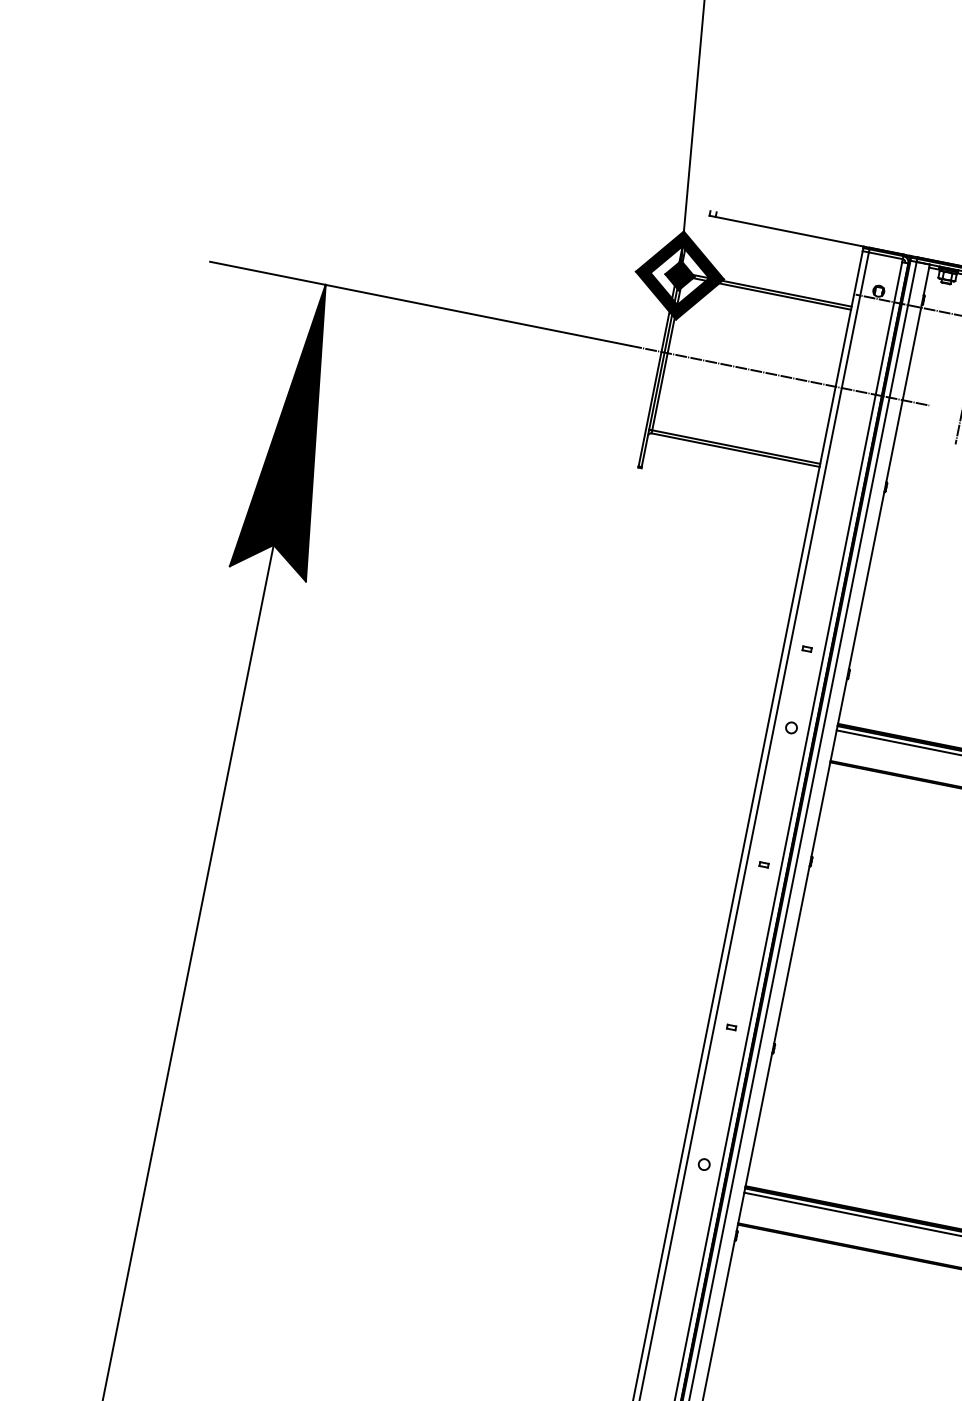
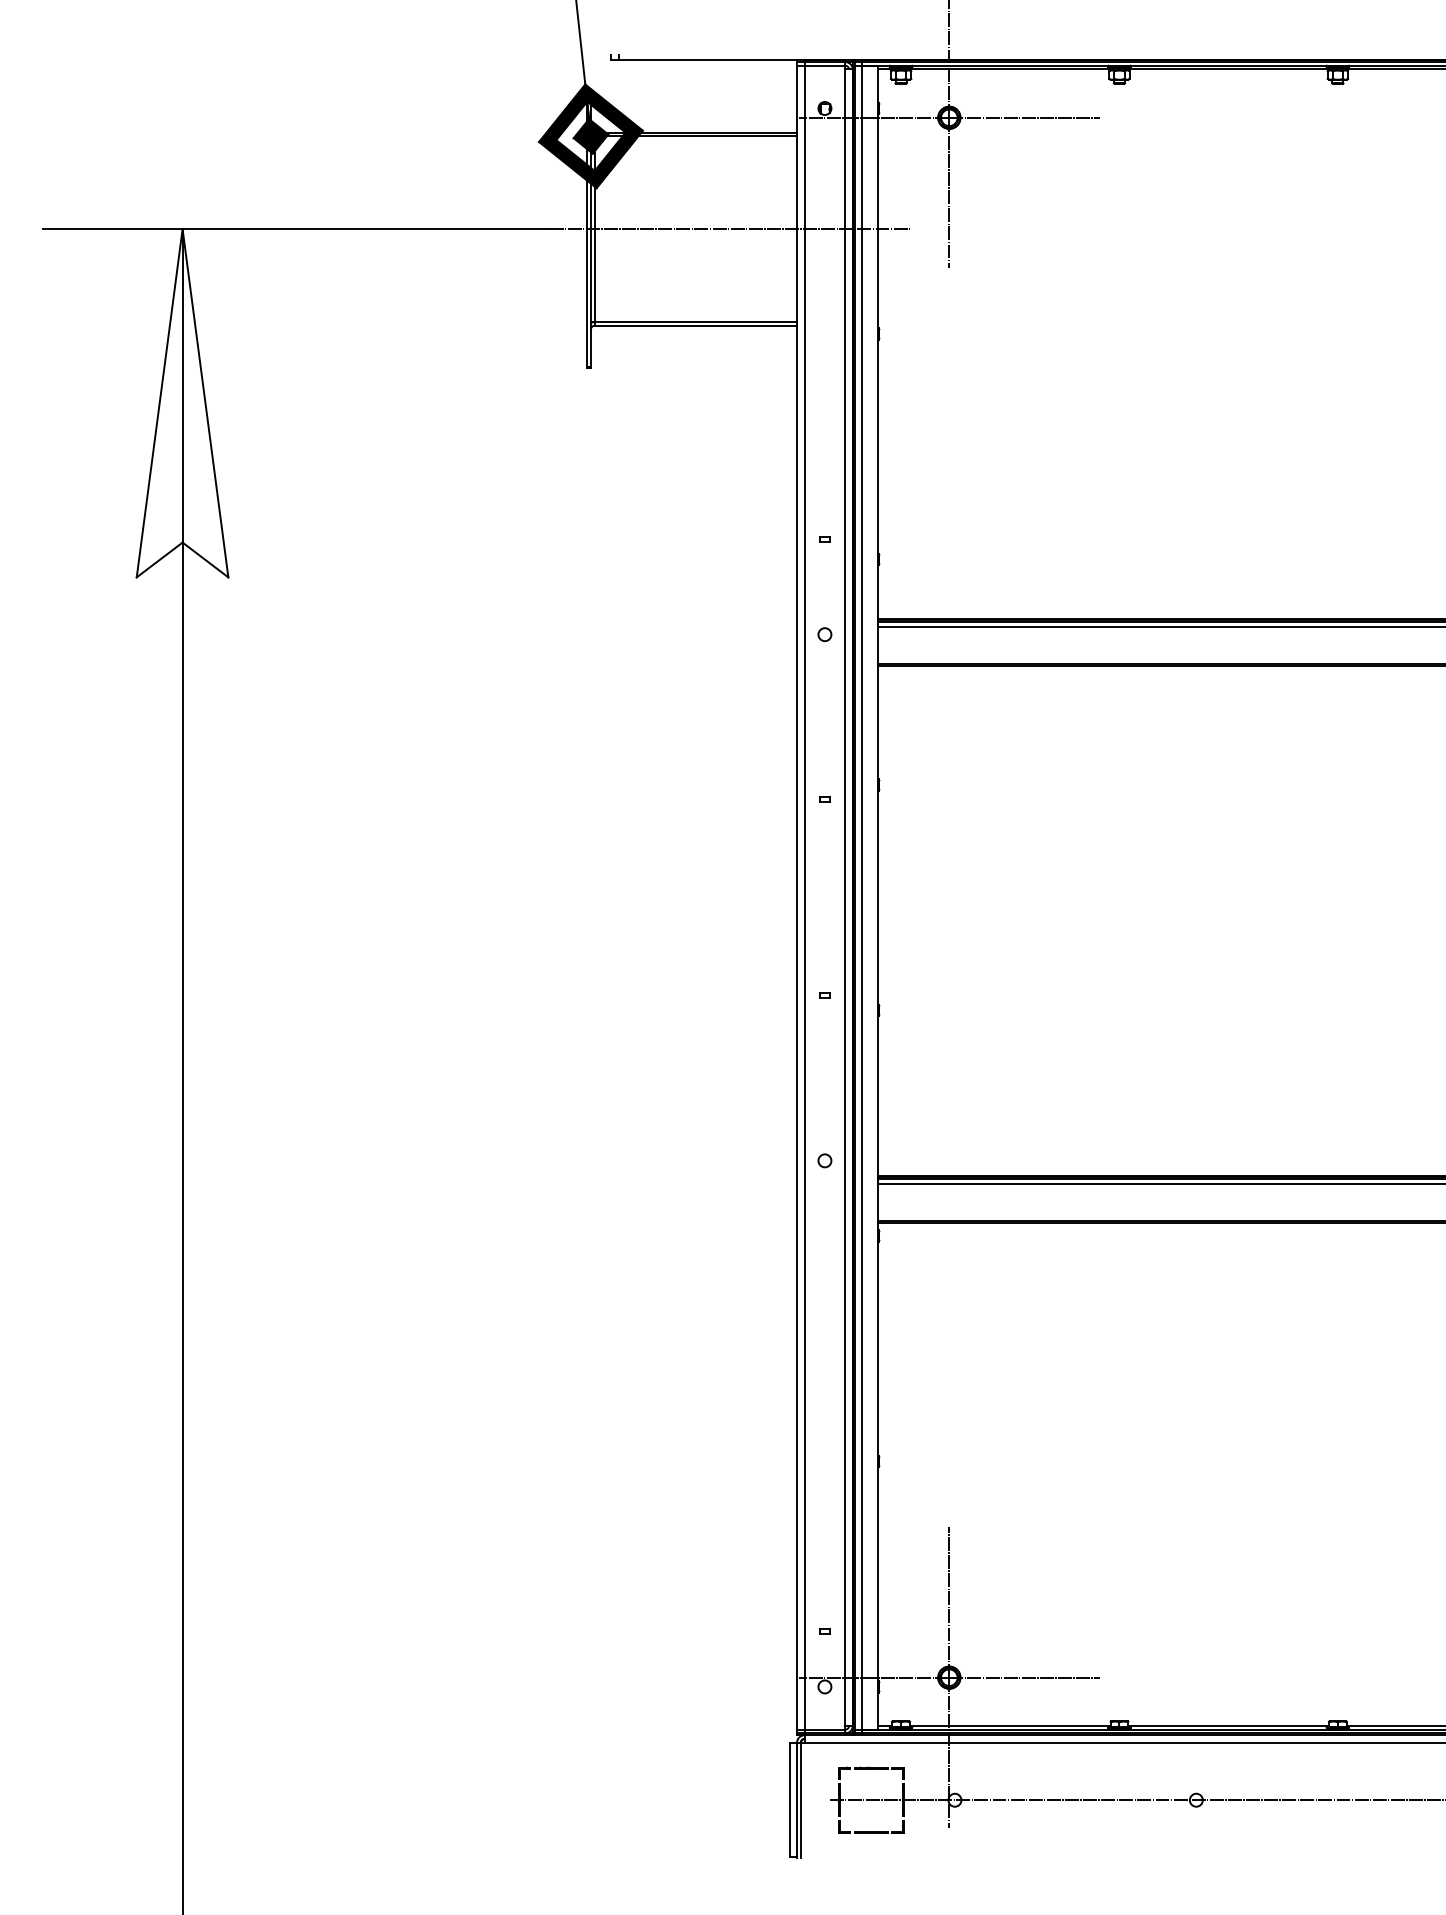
fill: (296, 429) -> (182, 403), removed

